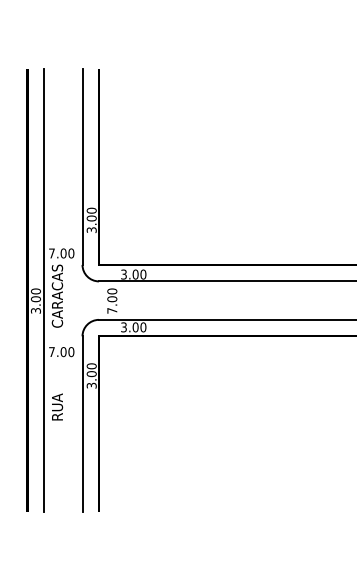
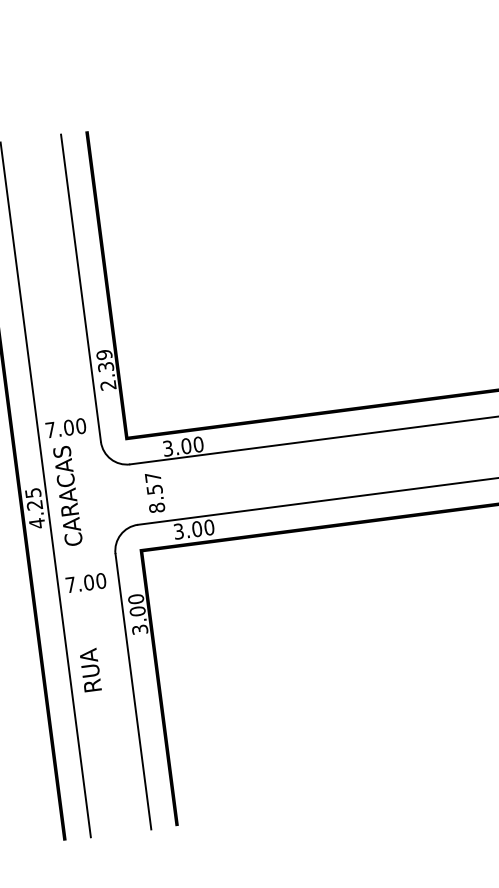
text: (91, 219) -> (105, 368), 3.00 -> 2.39
text: (112, 300) -> (155, 491), 7.00 -> 8.57
text: (35, 301) -> (34, 508), 3.00 -> 4.25

